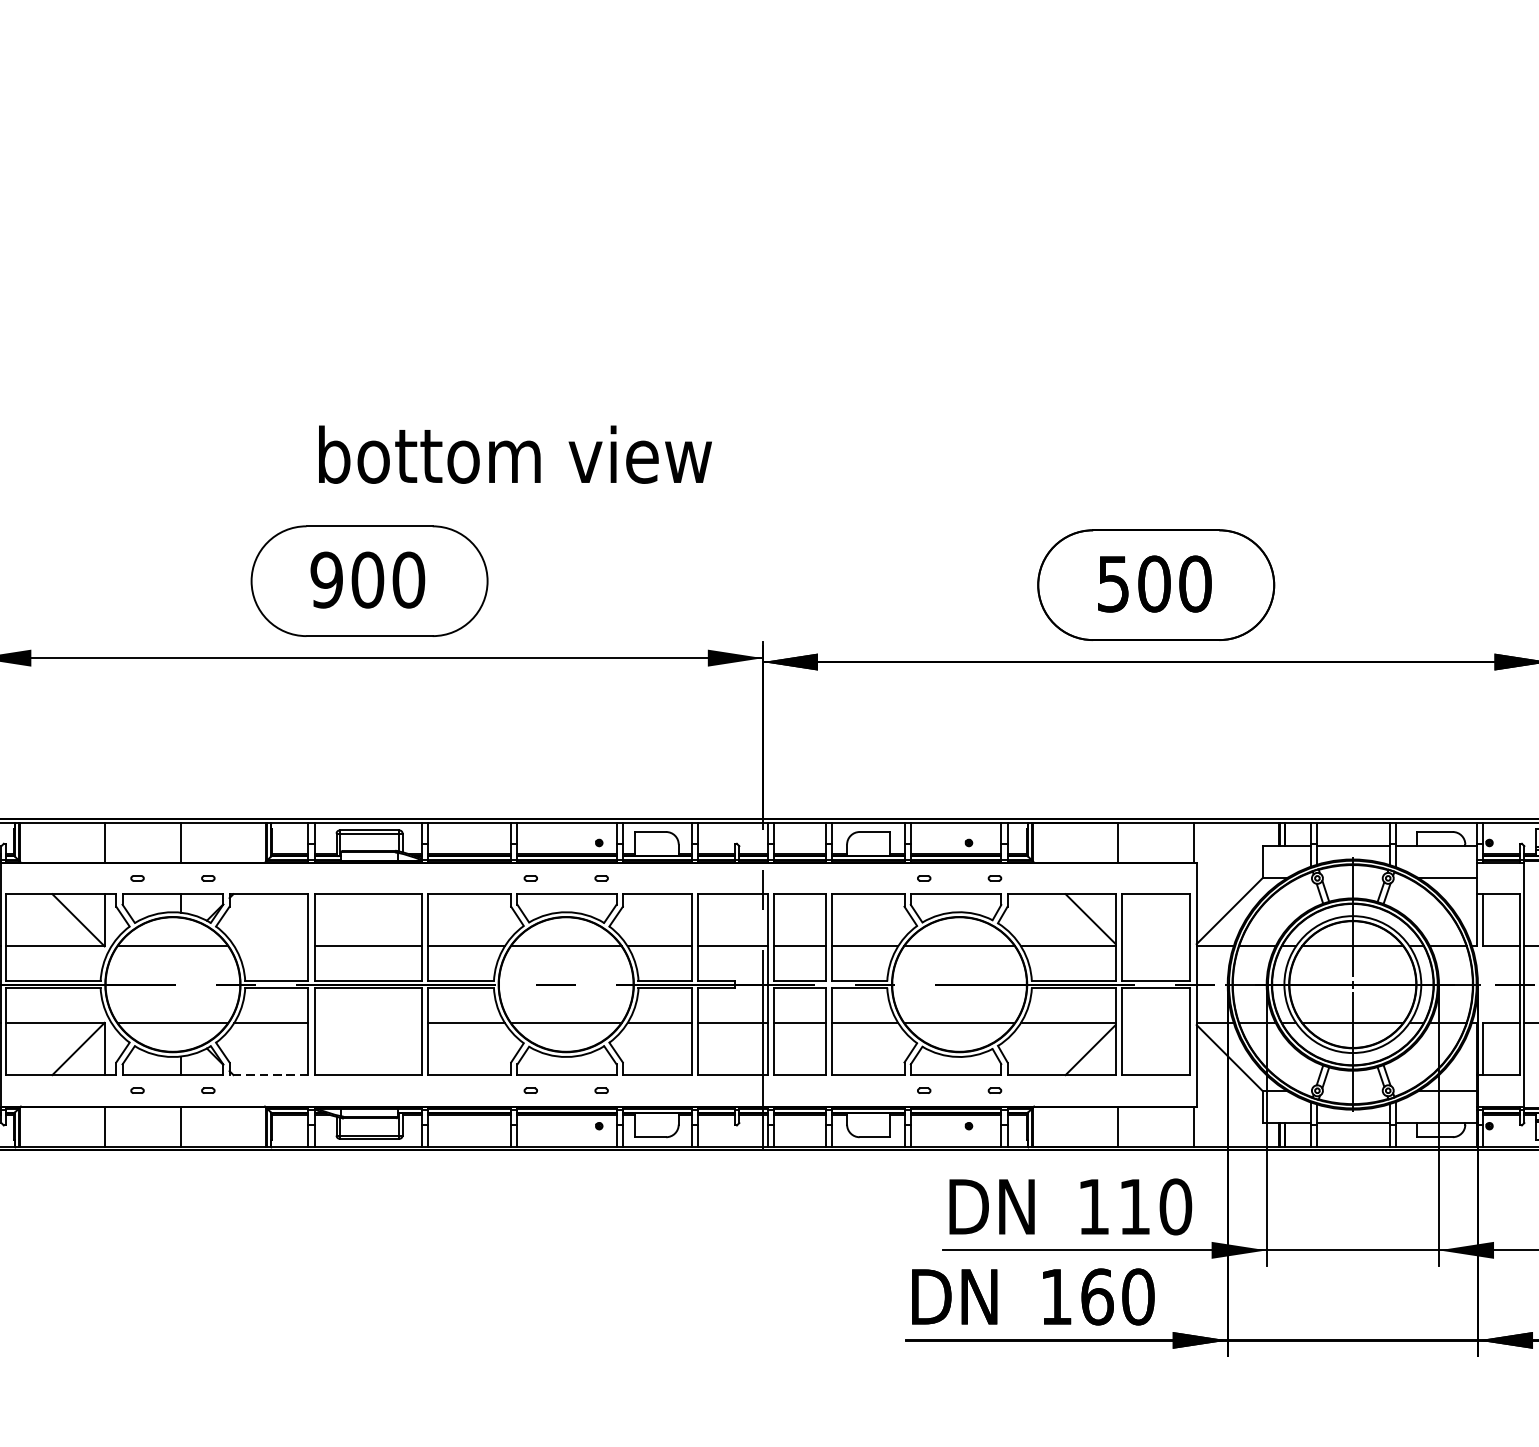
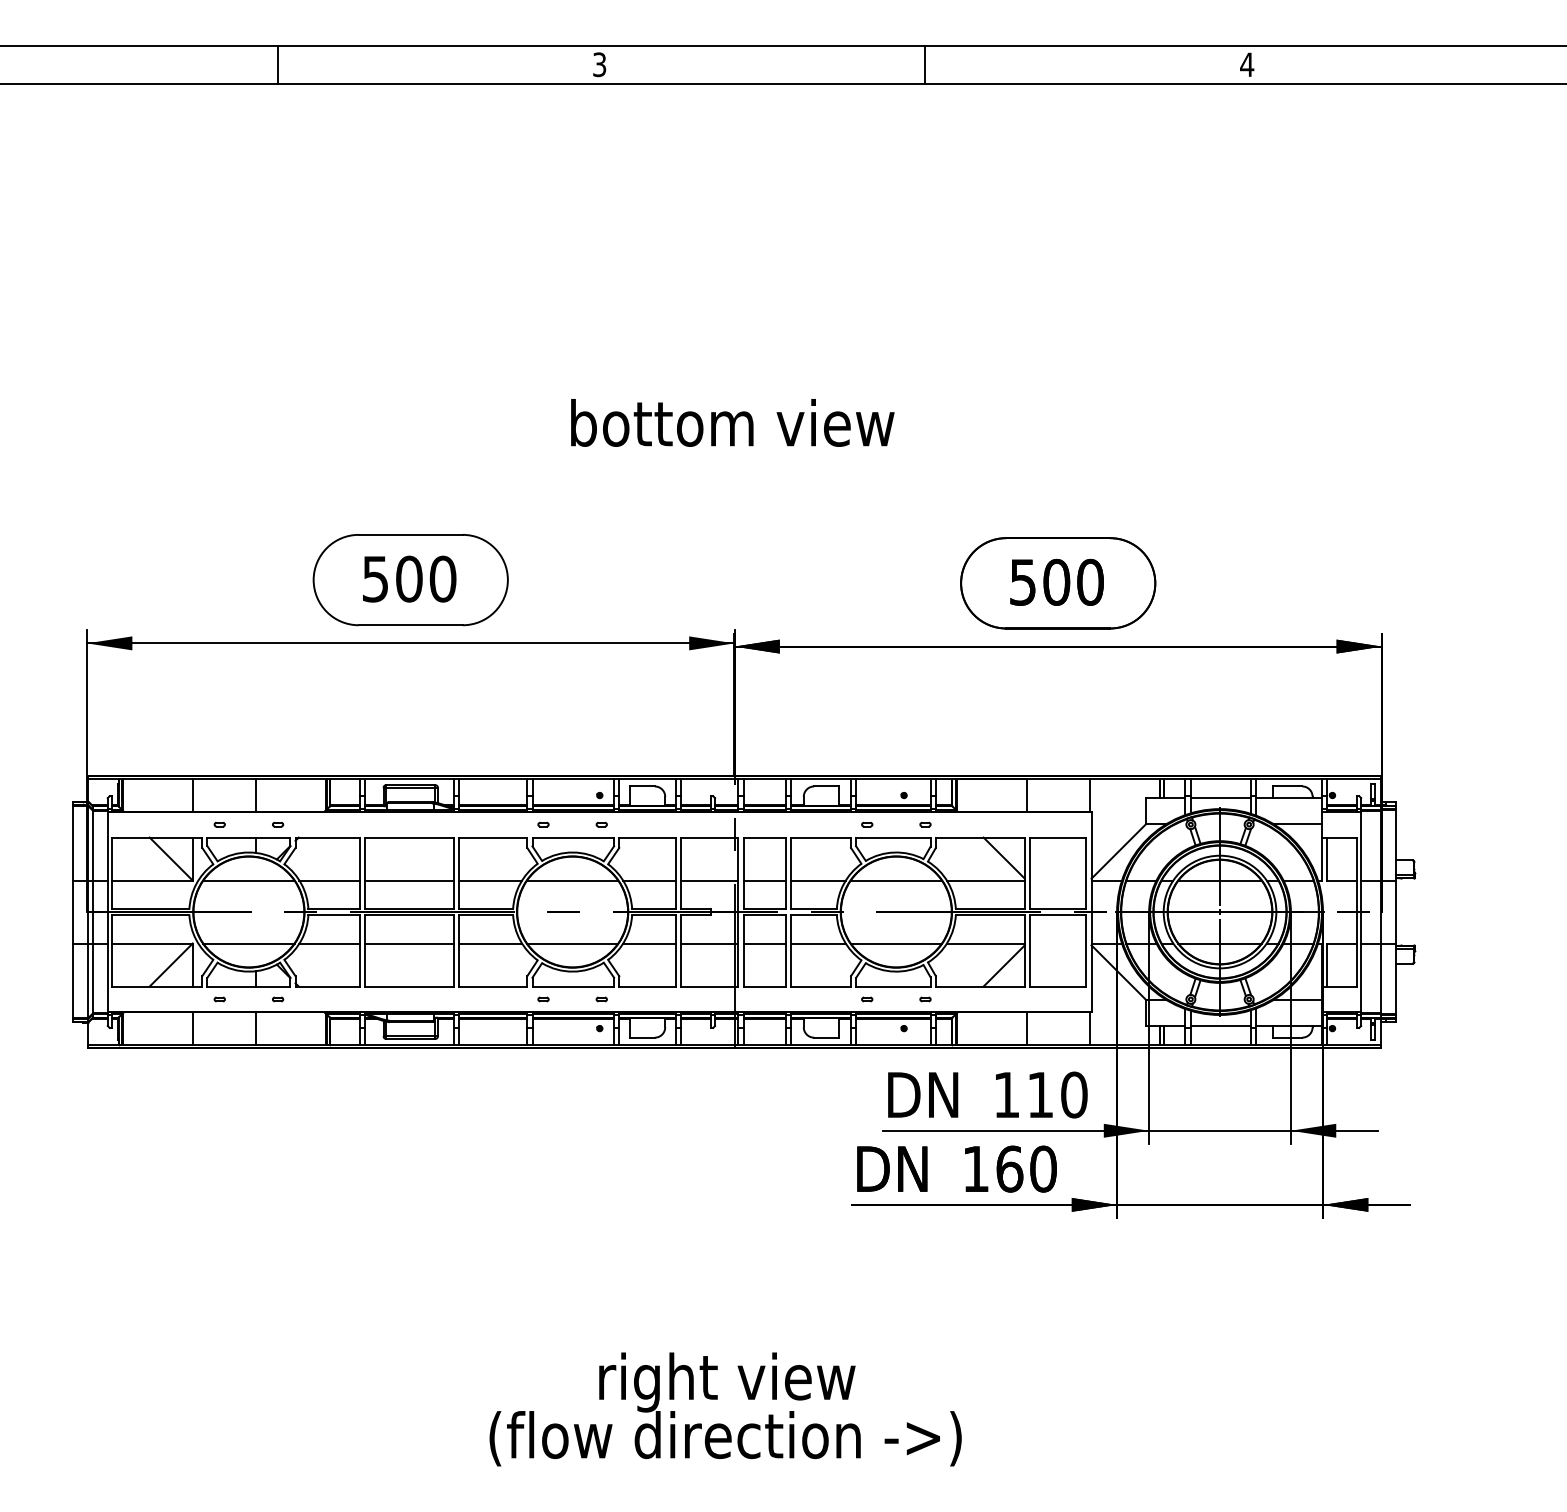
text: (515, 454) -> (732, 422), moved
text: (326, 579) -> (375, 578), 900 -> 500
line: (270, 946) -> (329, 880), added
line: (368, 1022) -> (409, 943), added
line: (268, 1075) -> (327, 986), dashed -> solid

